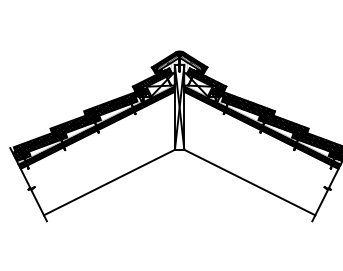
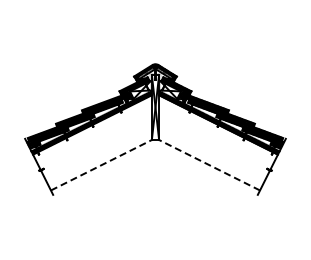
line: (109, 182) -> (101, 165), solid -> dashed
line: (249, 182) -> (209, 165), solid -> dashed

